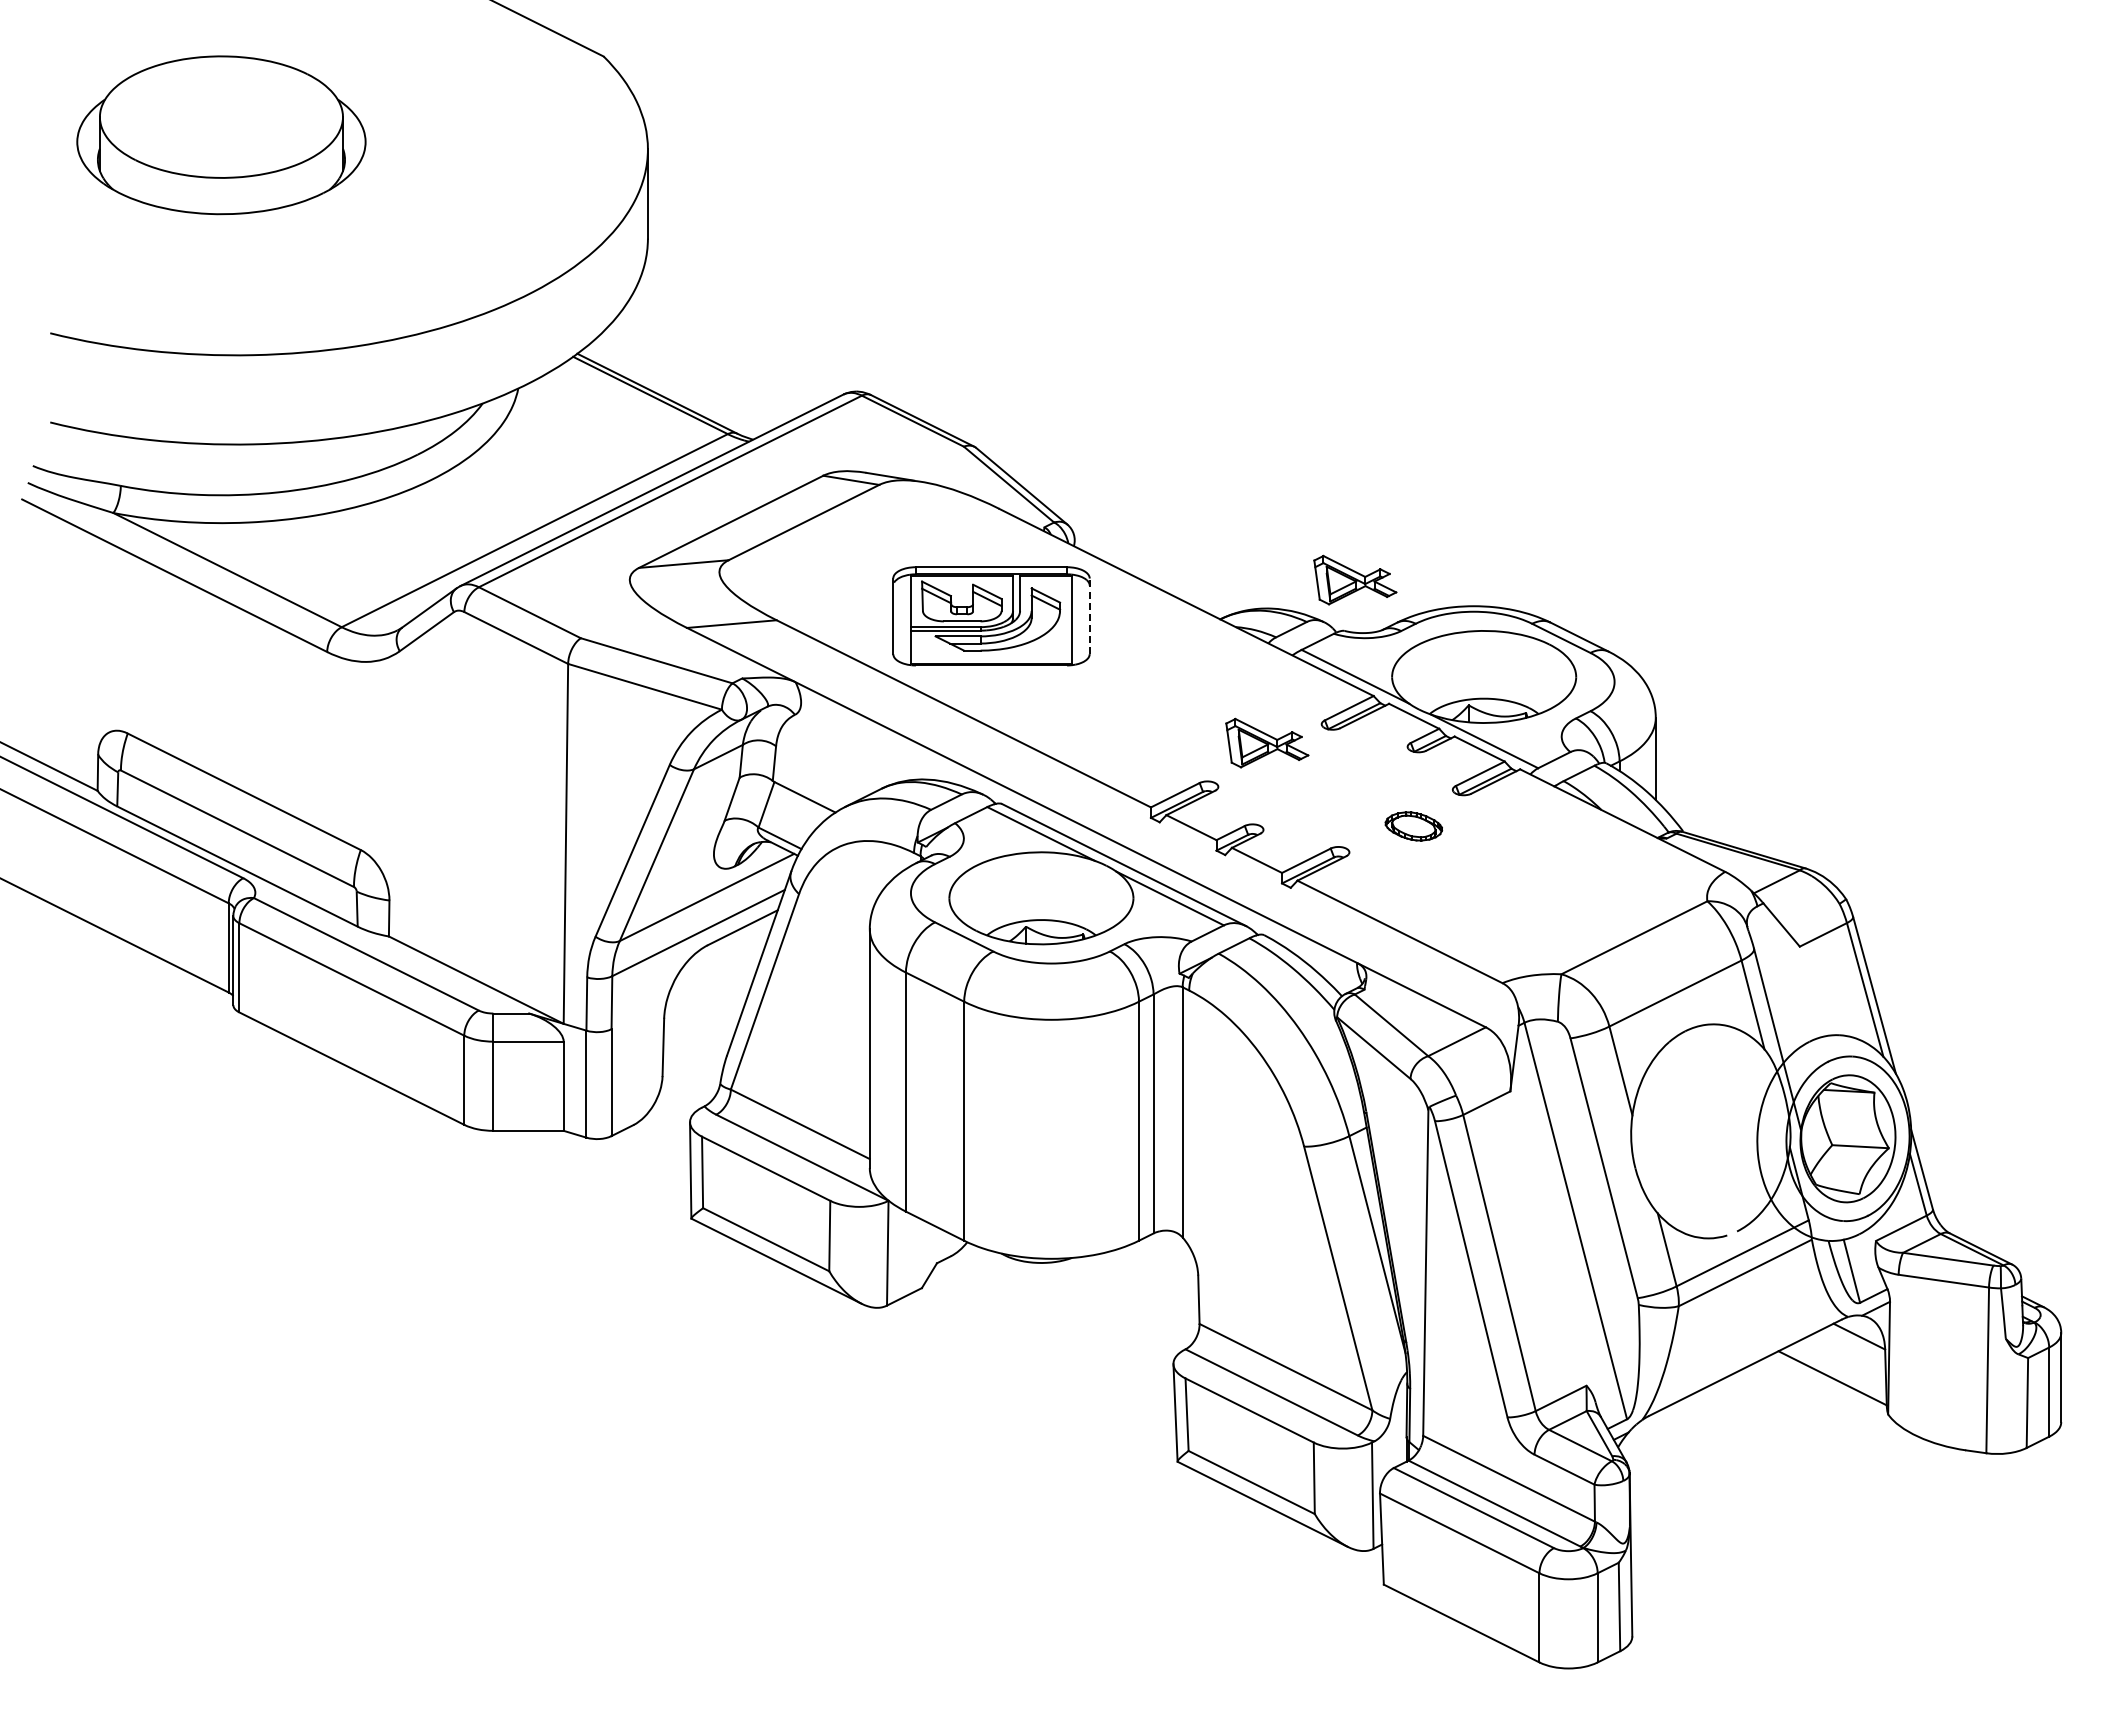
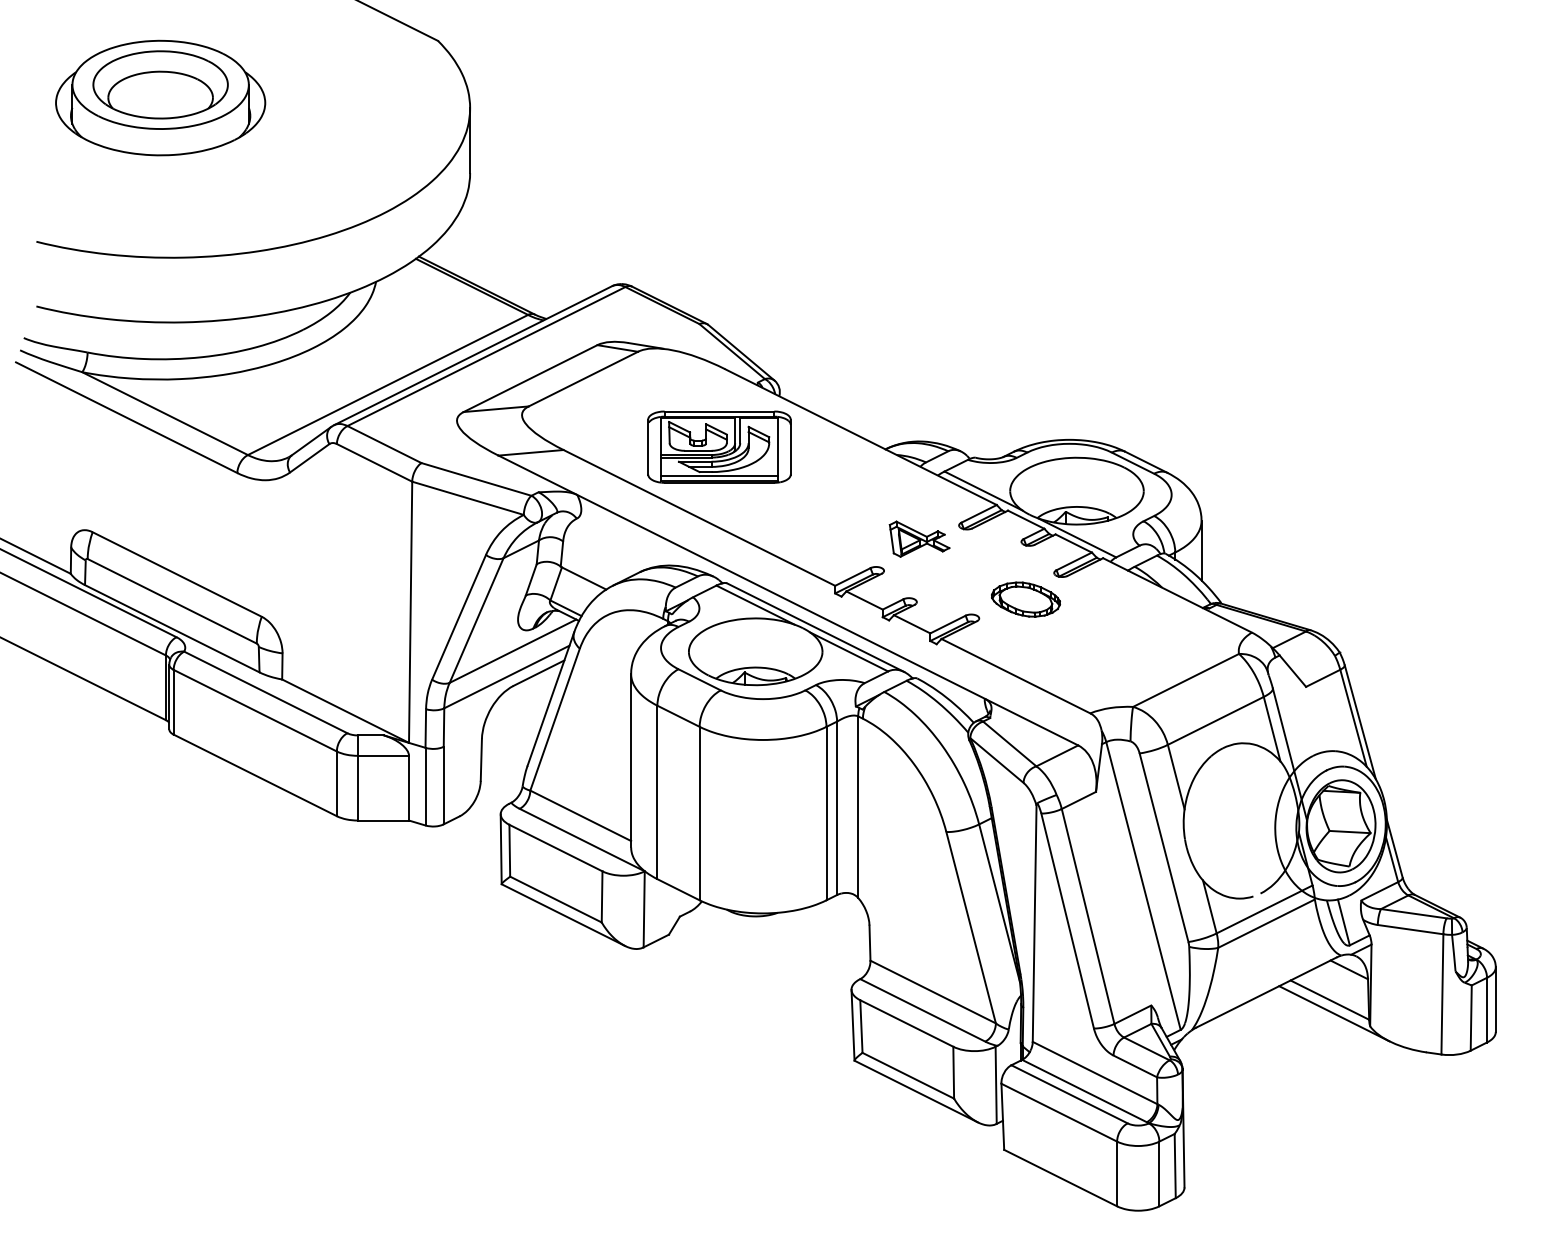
part: (220, 116) -> (159, 84), added
part: (1355, 579) -> (983, 420), removed
line: (1089, 616) -> (790, 447), dashed -> solid
line: (991, 656) -> (719, 476), added
part: (1413, 826) -> (1025, 599), size x1.67
line: (1838, 1396) -> (1334, 1013), added

